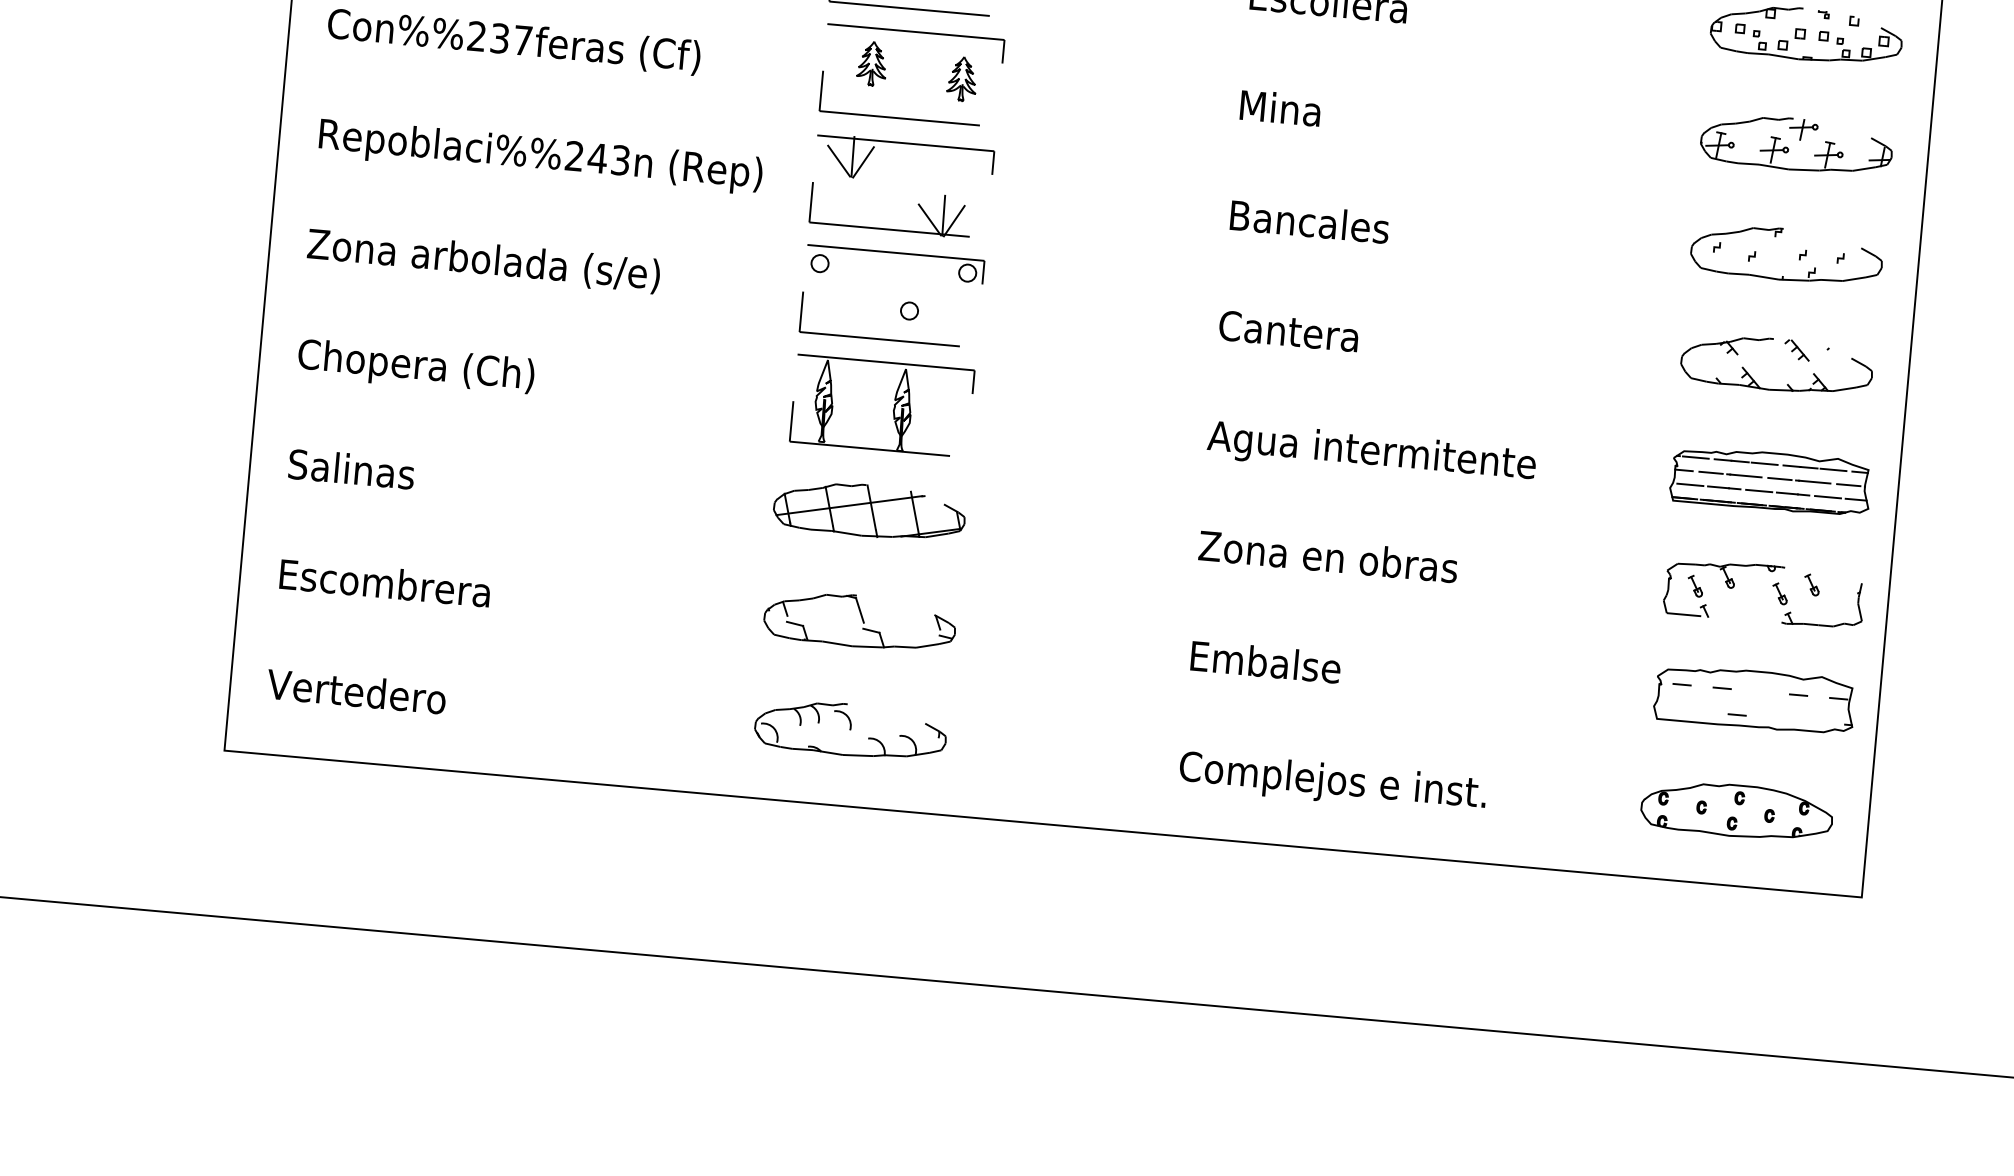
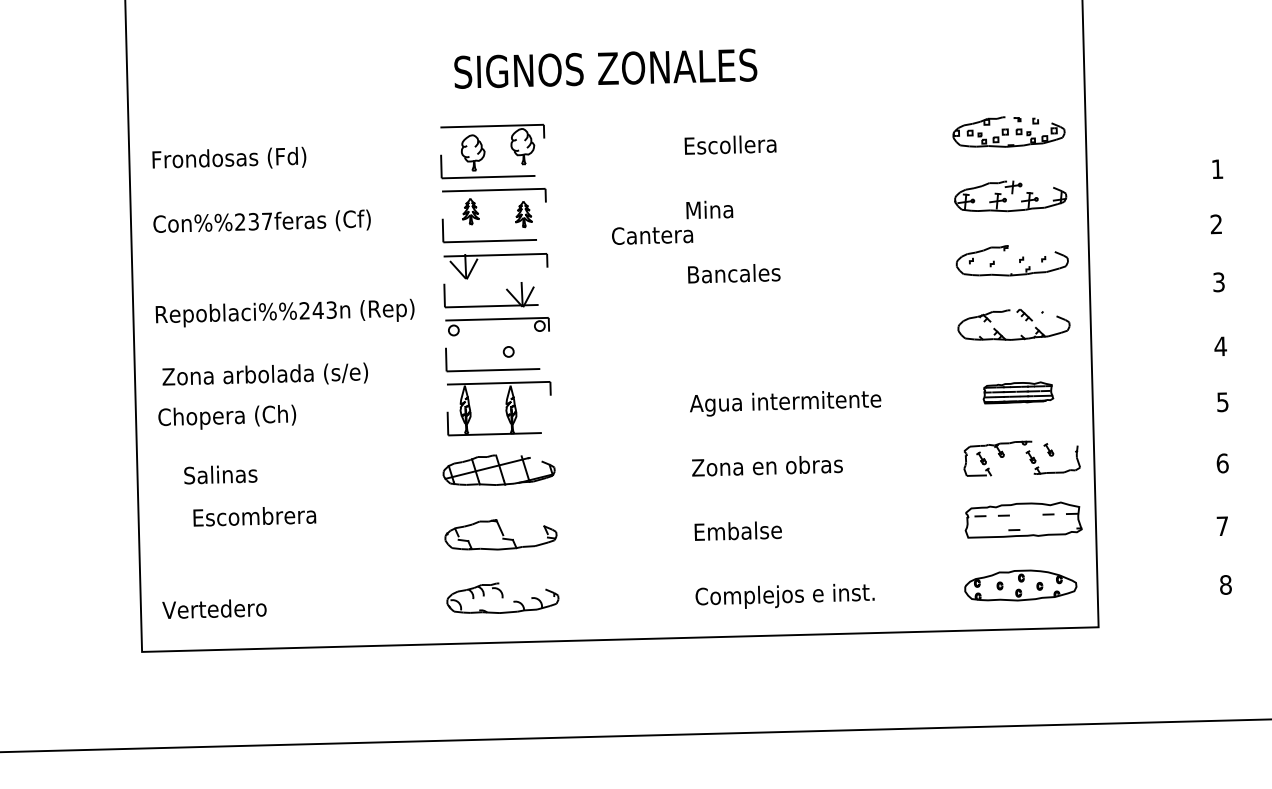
text: (539, 155) -> (284, 312), moved
text: (482, 257) -> (264, 373), moved
text: (1288, 331) -> (652, 235), moved
text: (351, 468) -> (220, 474), moved
part: (1771, 480) -> (1018, 392), size x0.6
text: (384, 583) -> (254, 516), moved

